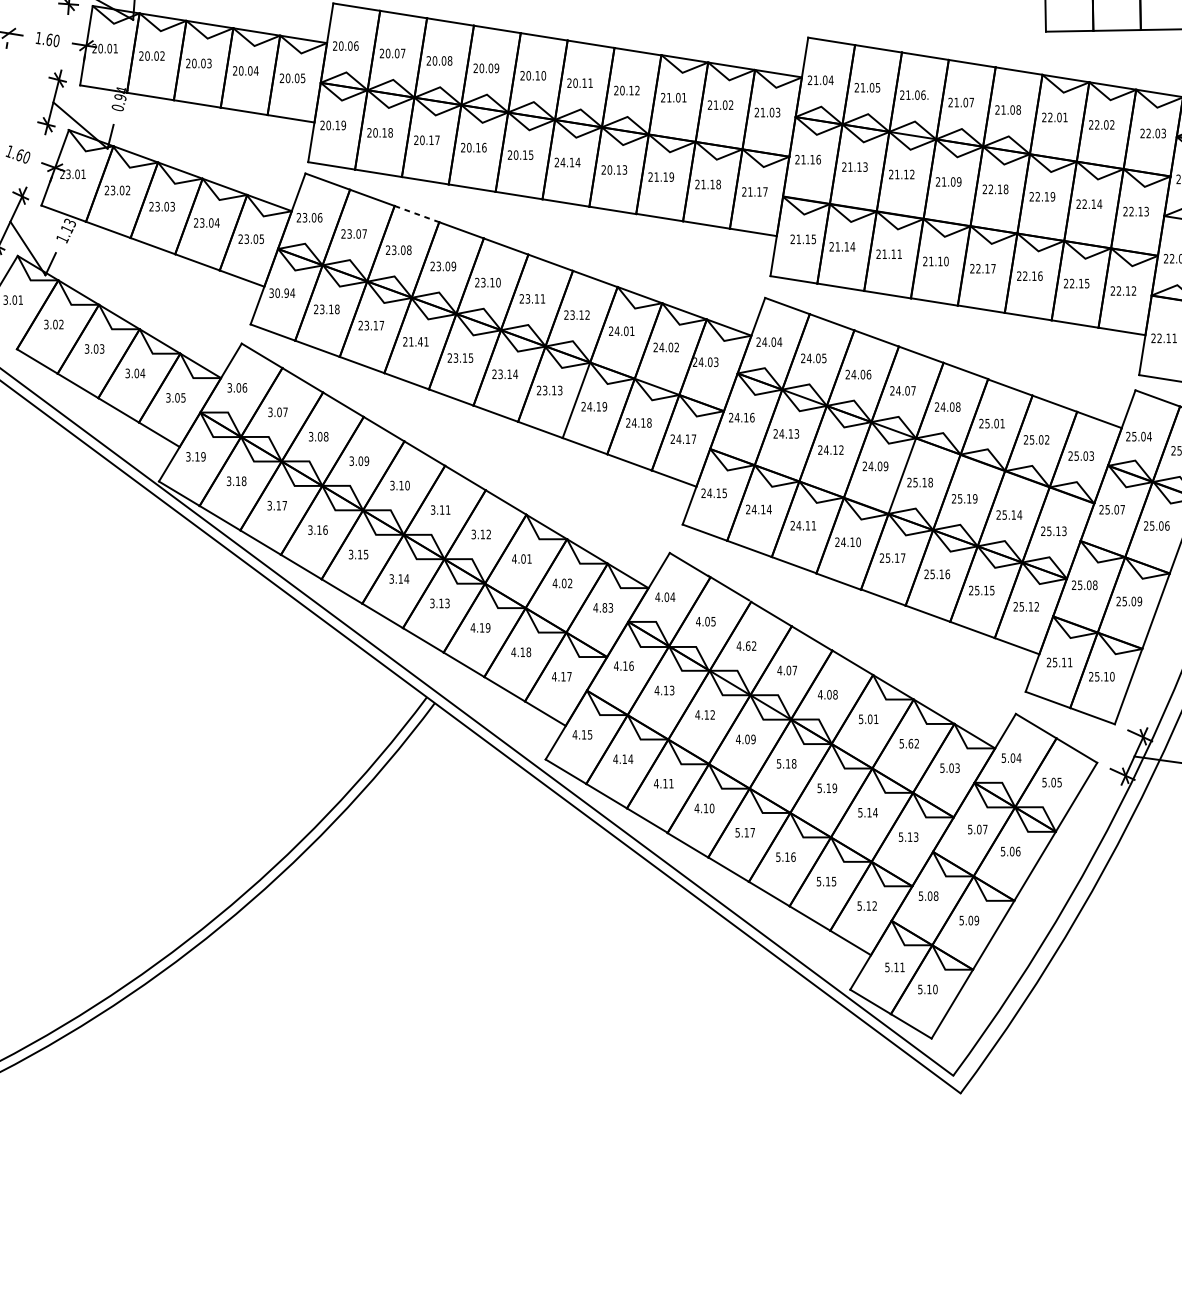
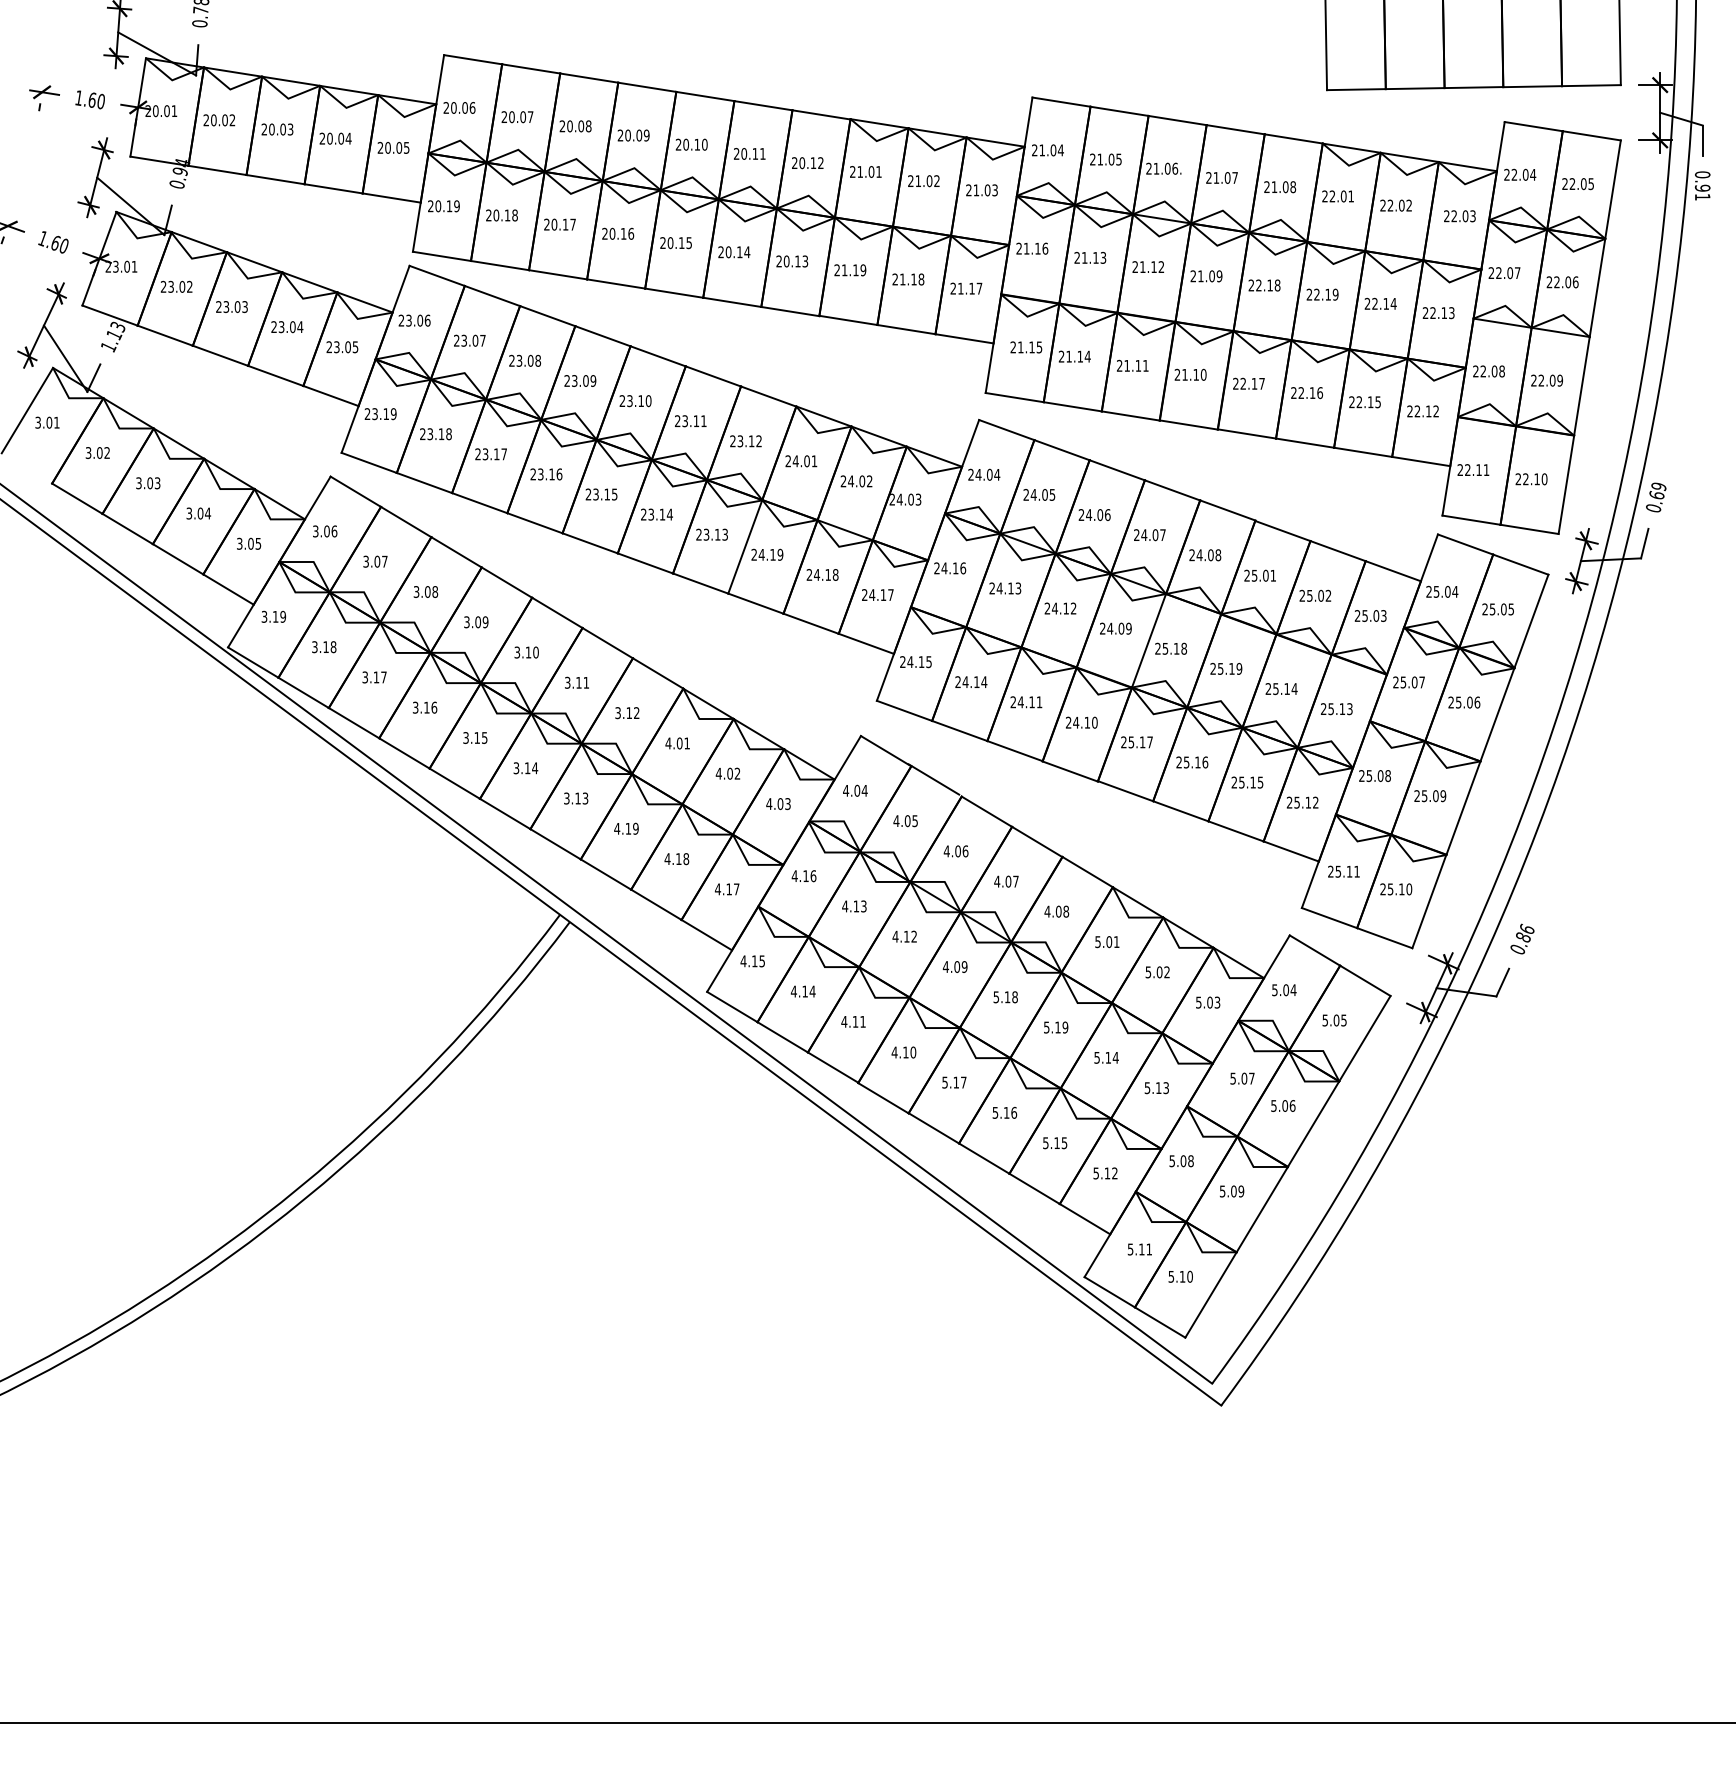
text: (562, 162) -> (728, 252), 24.14 -> 20.14
line: (417, 214) -> (548, 316), dashed -> solid
text: (282, 293) -> (380, 414), 30.94 -> 23.19
text: (419, 341) -> (550, 474), 21.41 -> 23.16
text: (604, 607) -> (780, 803), 4.83 -> 4.03
text: (750, 646) -> (961, 851), 4.62 -> 4.06
text: (910, 743) -> (1159, 971), 5.62 -> 5.02

